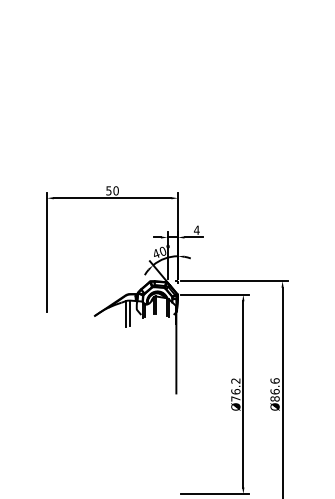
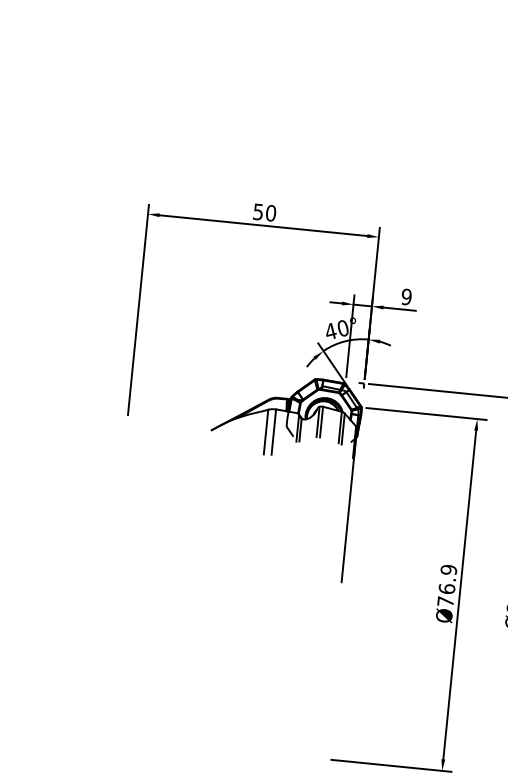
text: (196, 229) -> (406, 295), 4 -> 9
text: (235, 380) -> (448, 569), Ø76.2 -> Ø76.9

